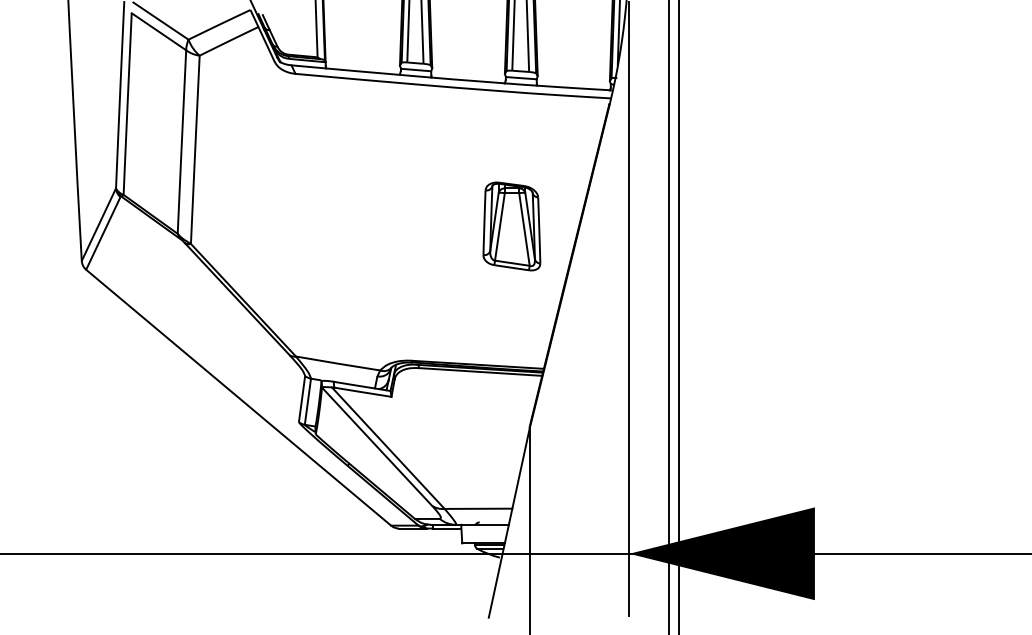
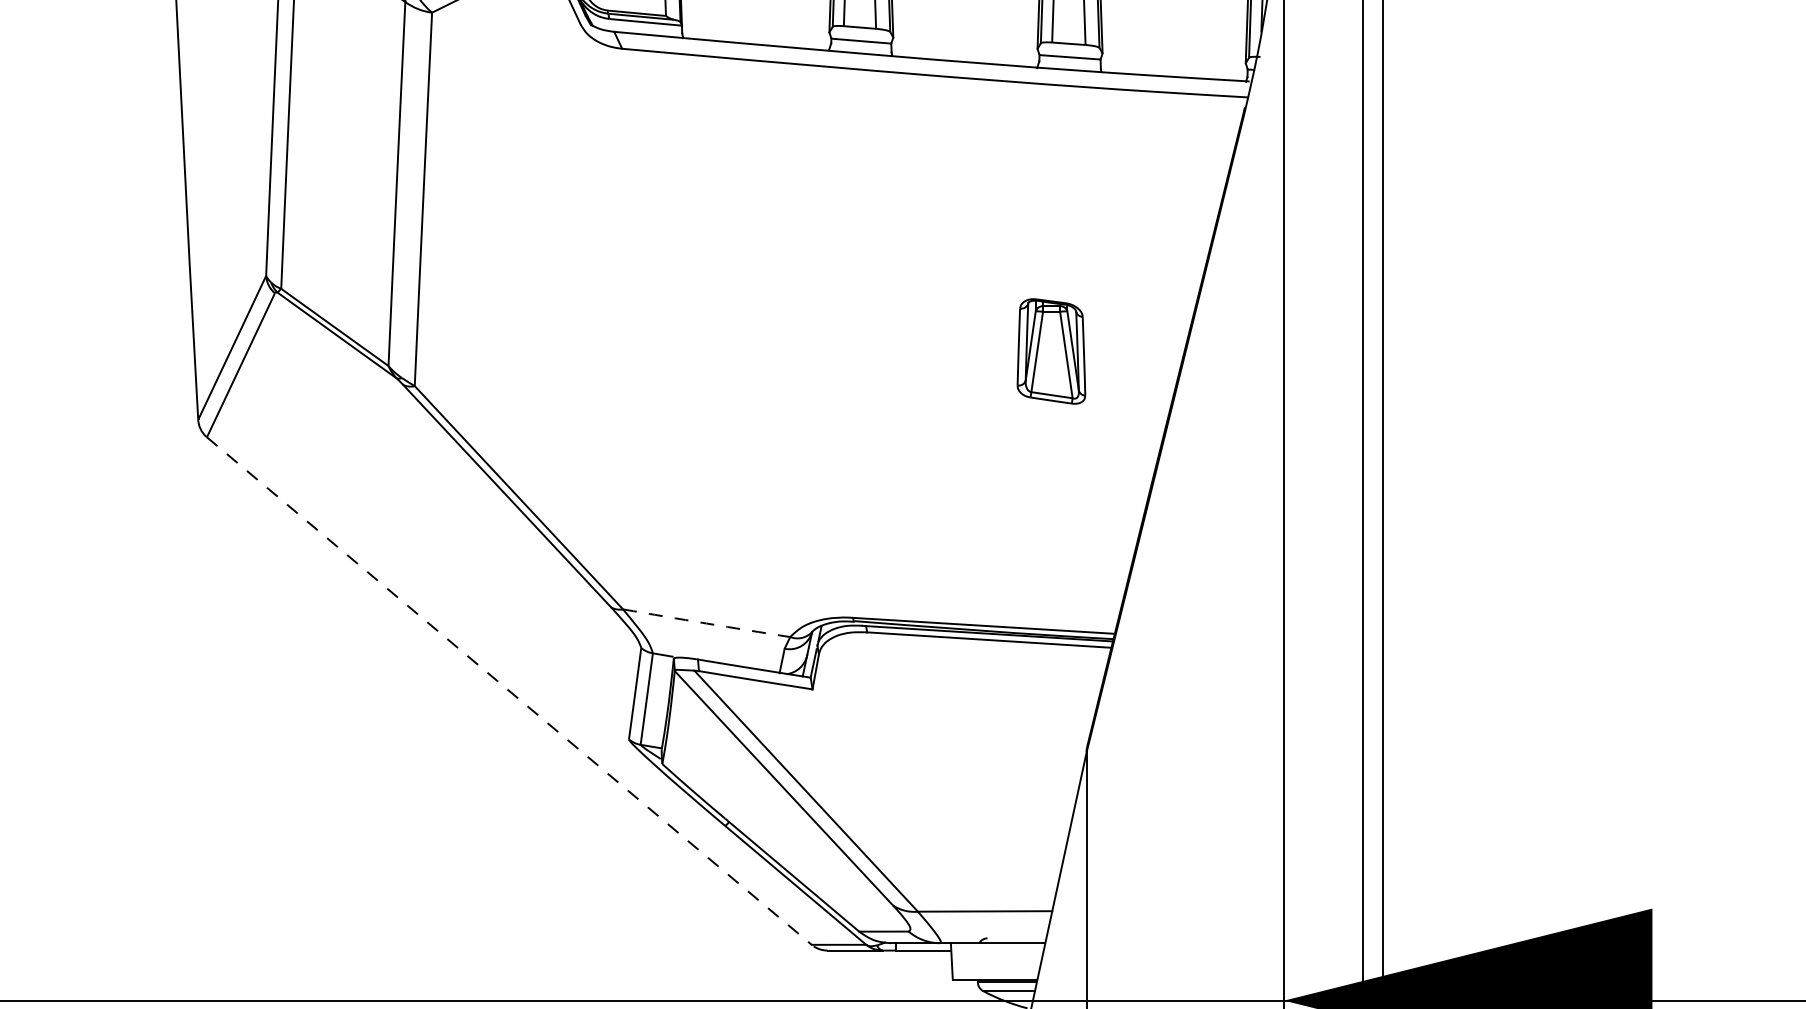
part: (511, 226) -> (1050, 351), size x0.6
arc: (338, 363) -> (707, 623), solid -> dashed
line: (239, 398) -> (511, 692), solid -> dashed

